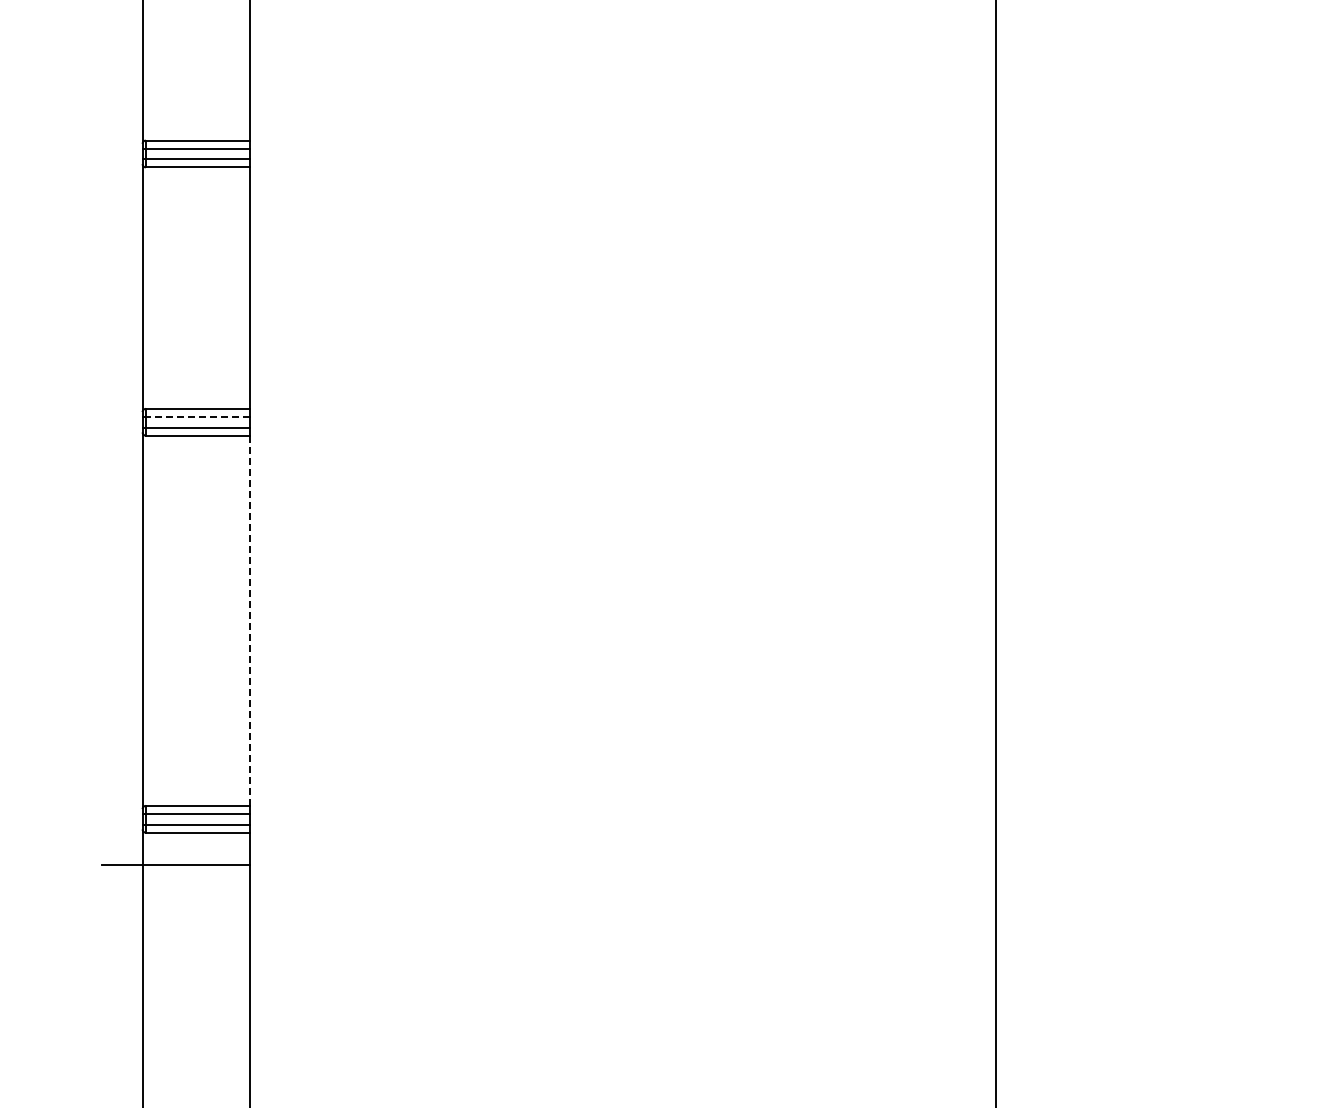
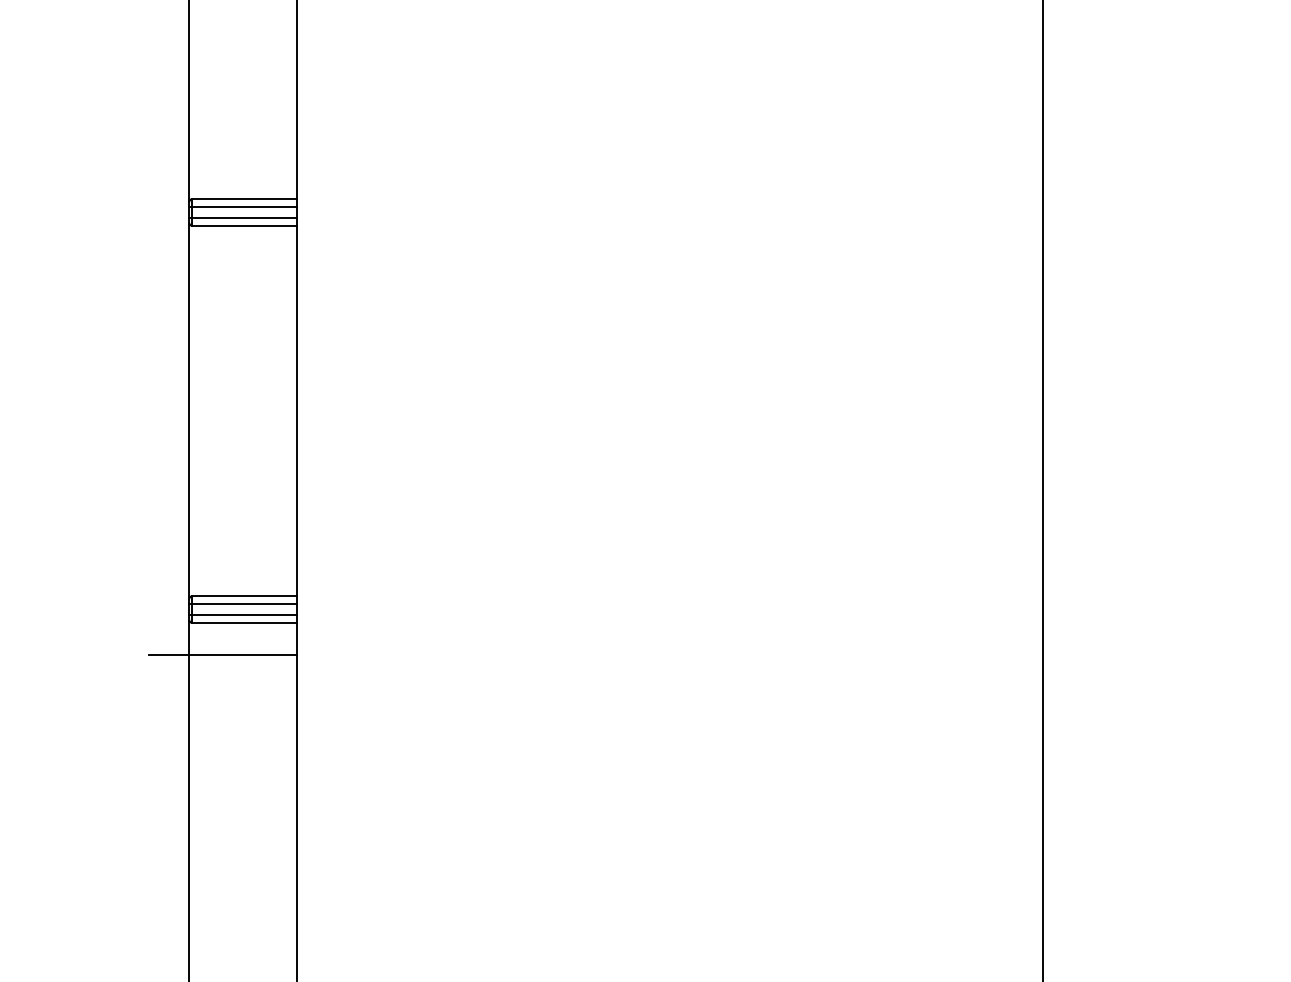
line: (197, 416) -> (244, 206), dashed -> solid
line: (249, 621) -> (296, 411), dashed -> solid

